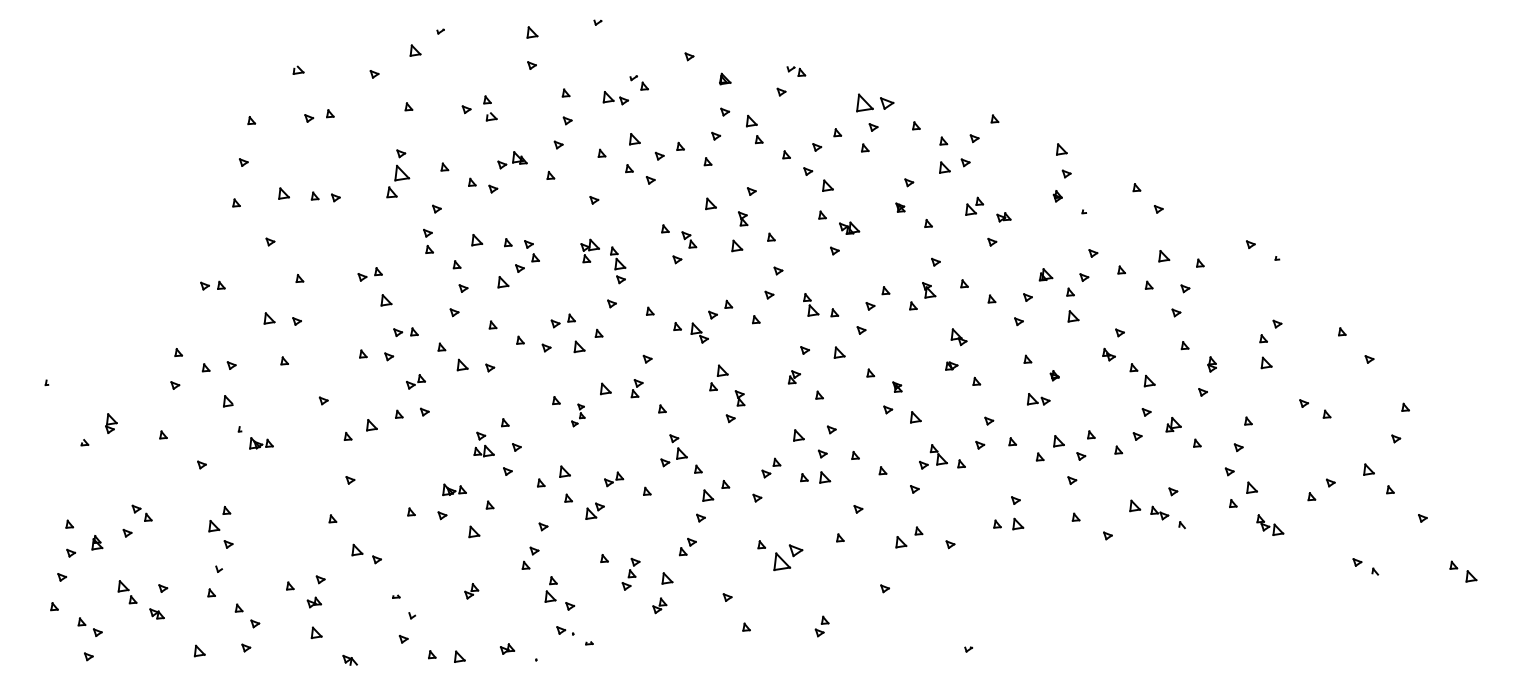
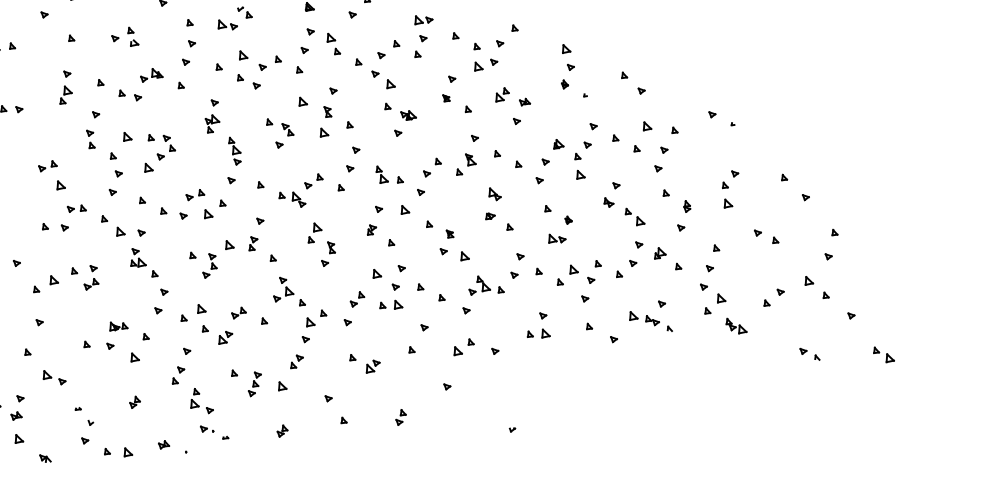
part: (874, 102) -> (423, 19), size x0.62
part: (397, 181) -> (65, 95), size x0.71
part: (589, 250) -> (212, 123), moved
part: (416, 381) -> (91, 283), moved
part: (578, 415) -> (209, 265), size x1.43
part: (483, 444) -> (137, 257), moved
part: (787, 557) -> (372, 366), size x0.62
part: (659, 605) -> (282, 430), moved

